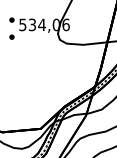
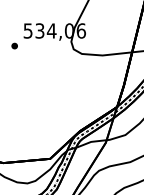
part: (11, 19) -> (14, 24), removed

